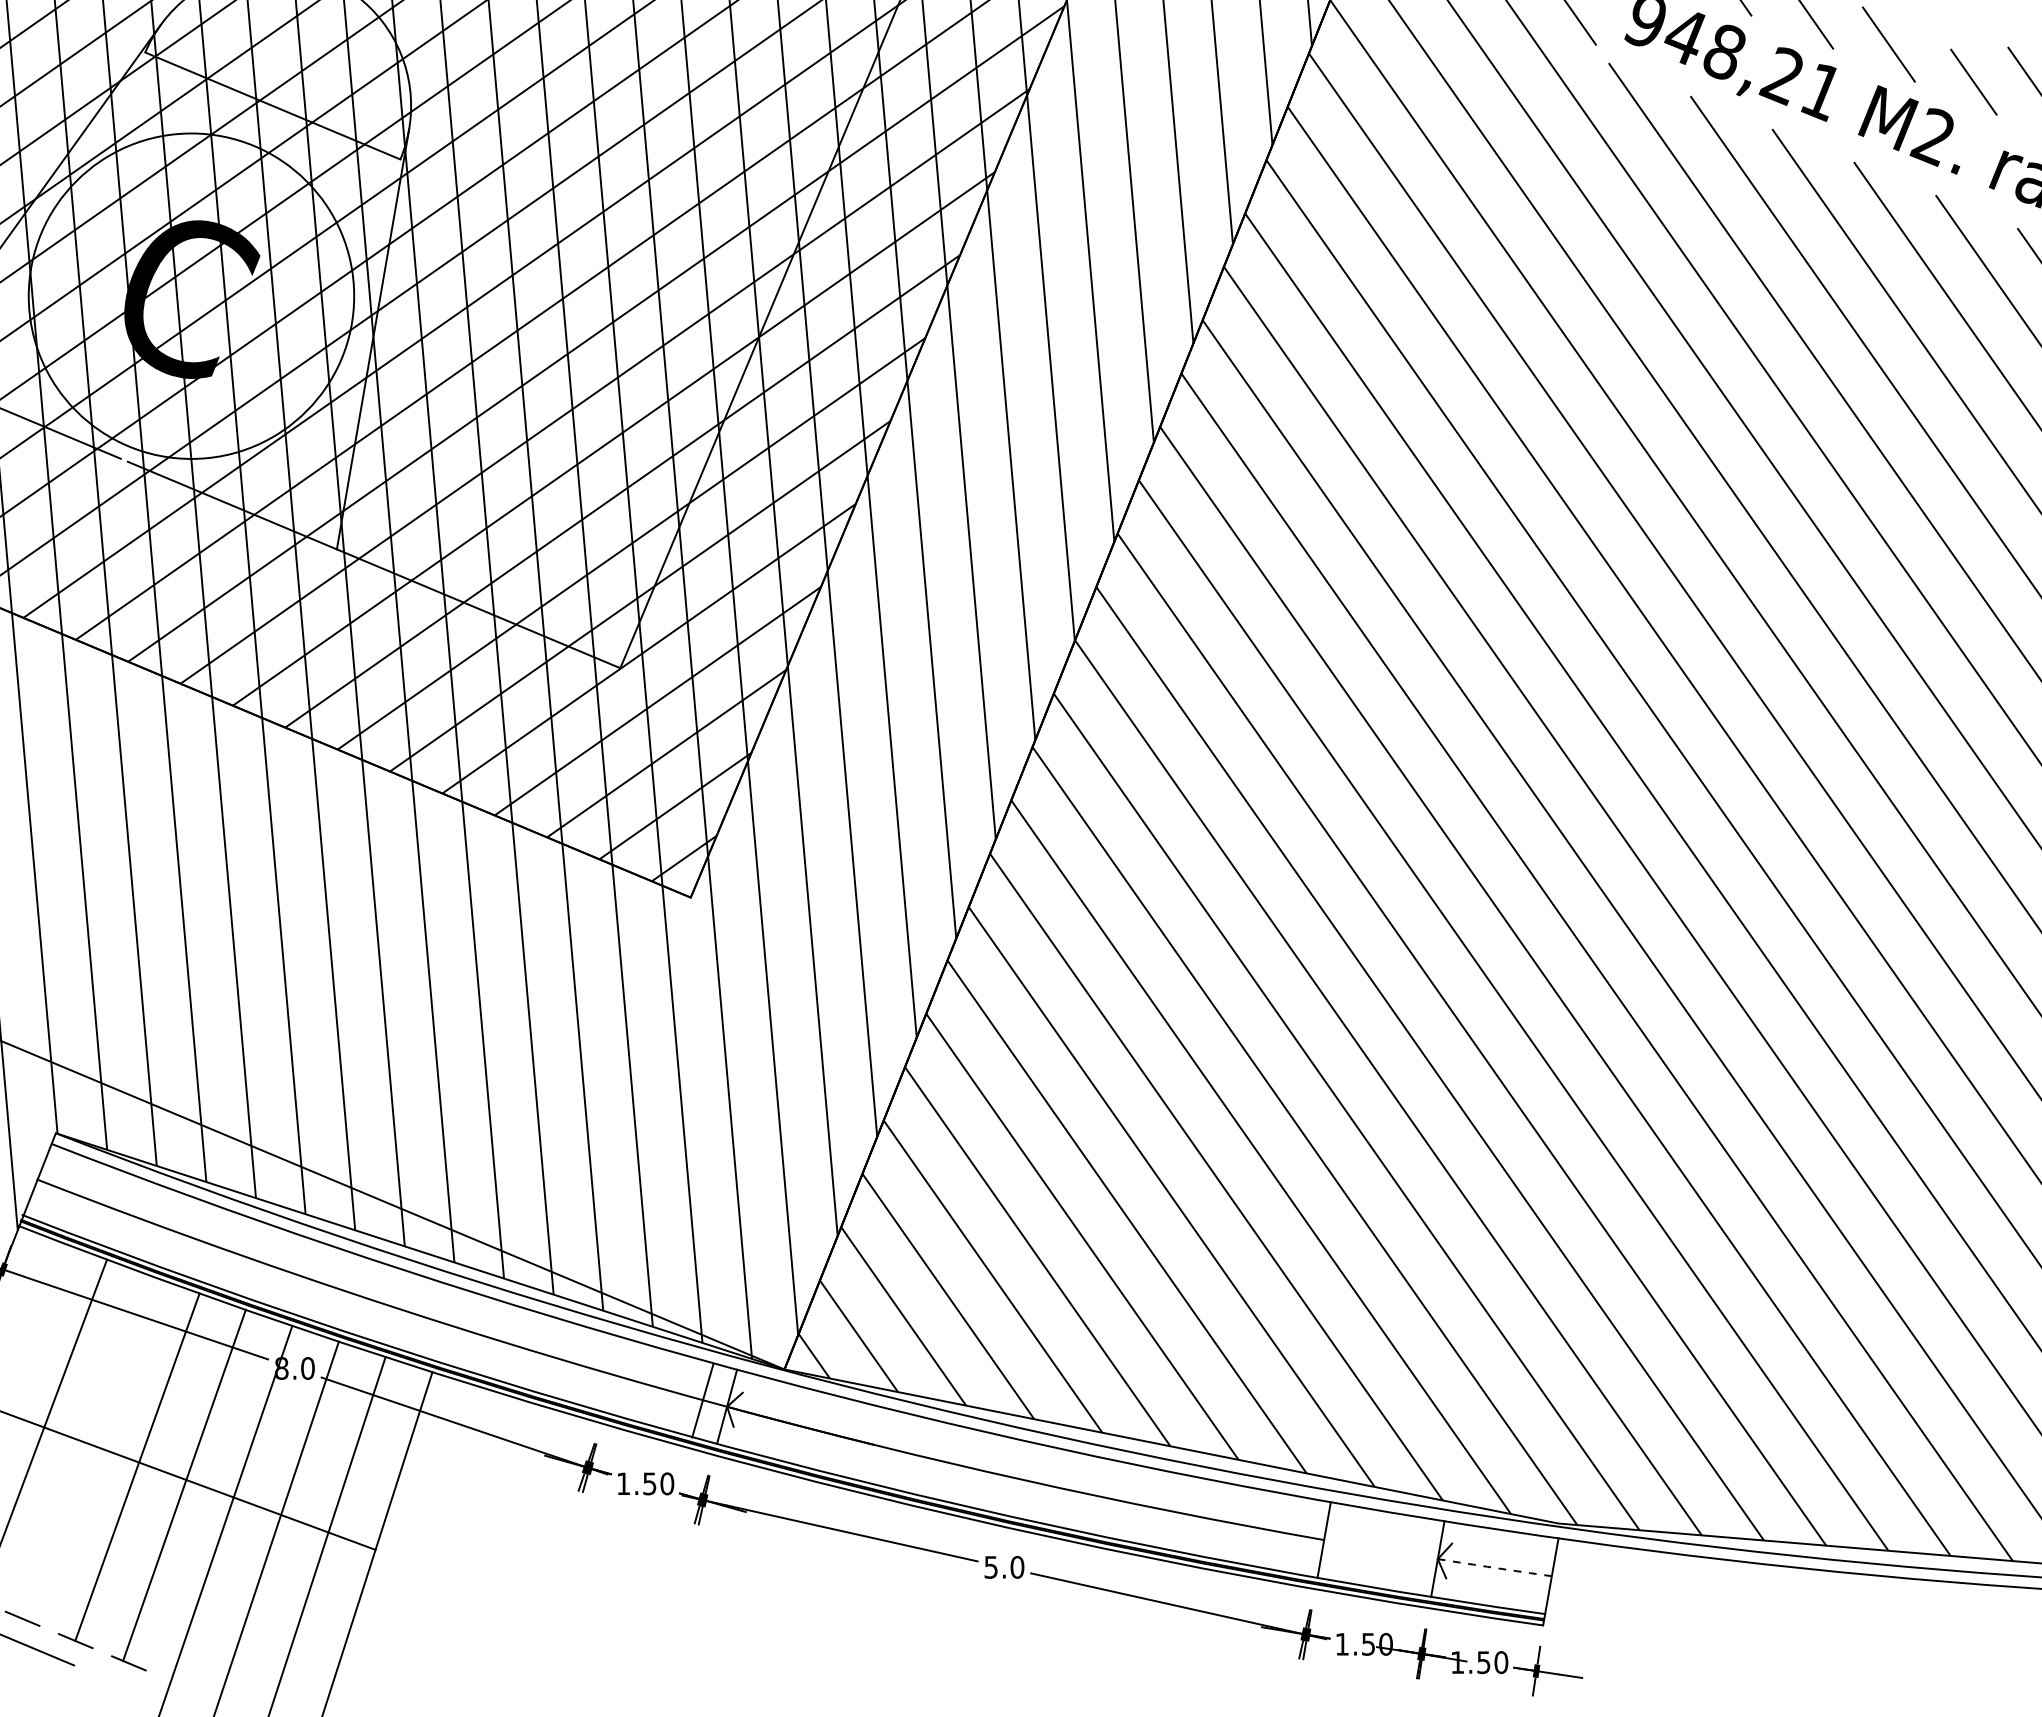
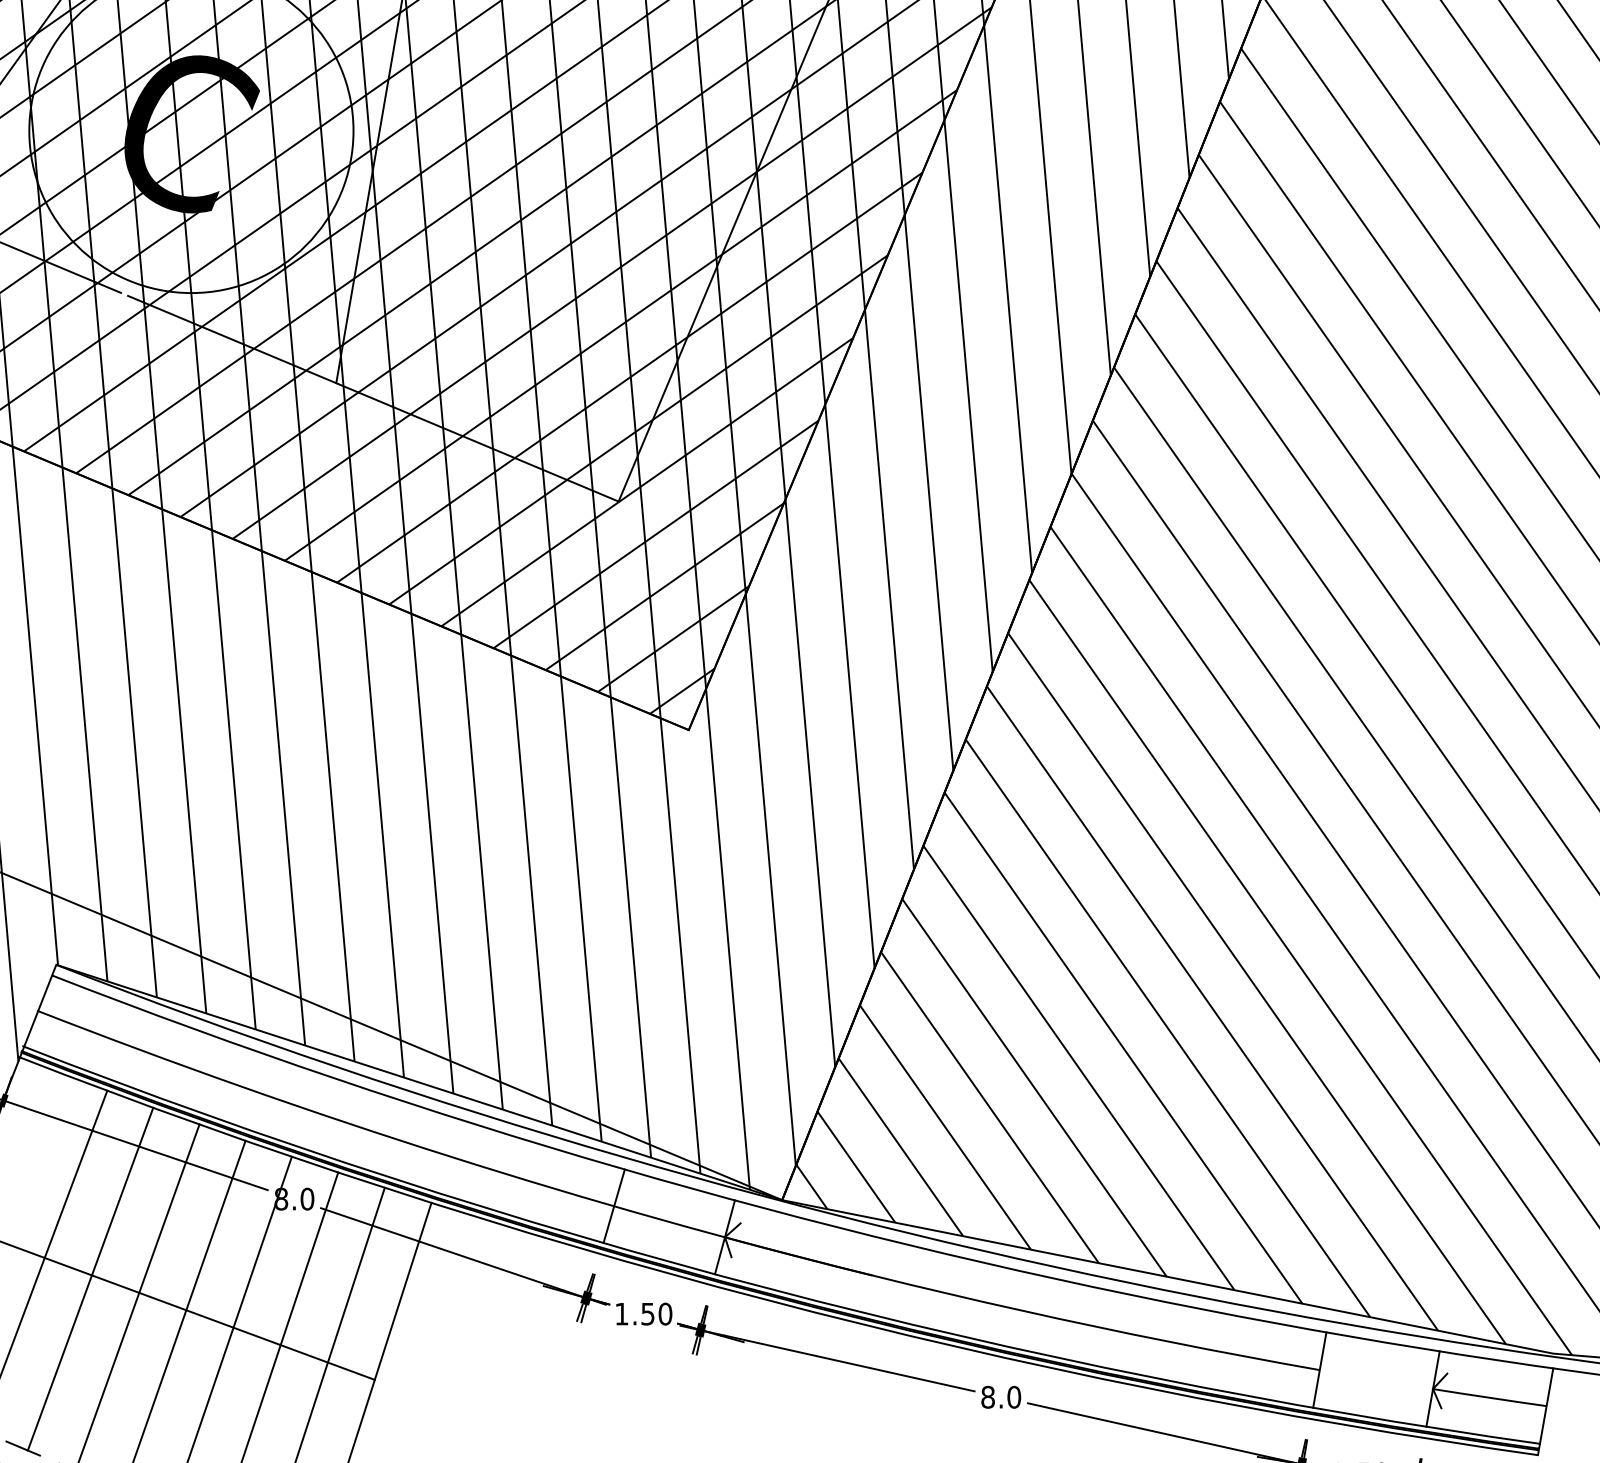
line: (702, 1400) -> (613, 1206), moved
line: (90, 1448) -> (90, 1278), added
text: (991, 1566) -> (988, 1396), 5.0 -> 8.0
arc: (1494, 1567) -> (1489, 1397), dashed -> solid

